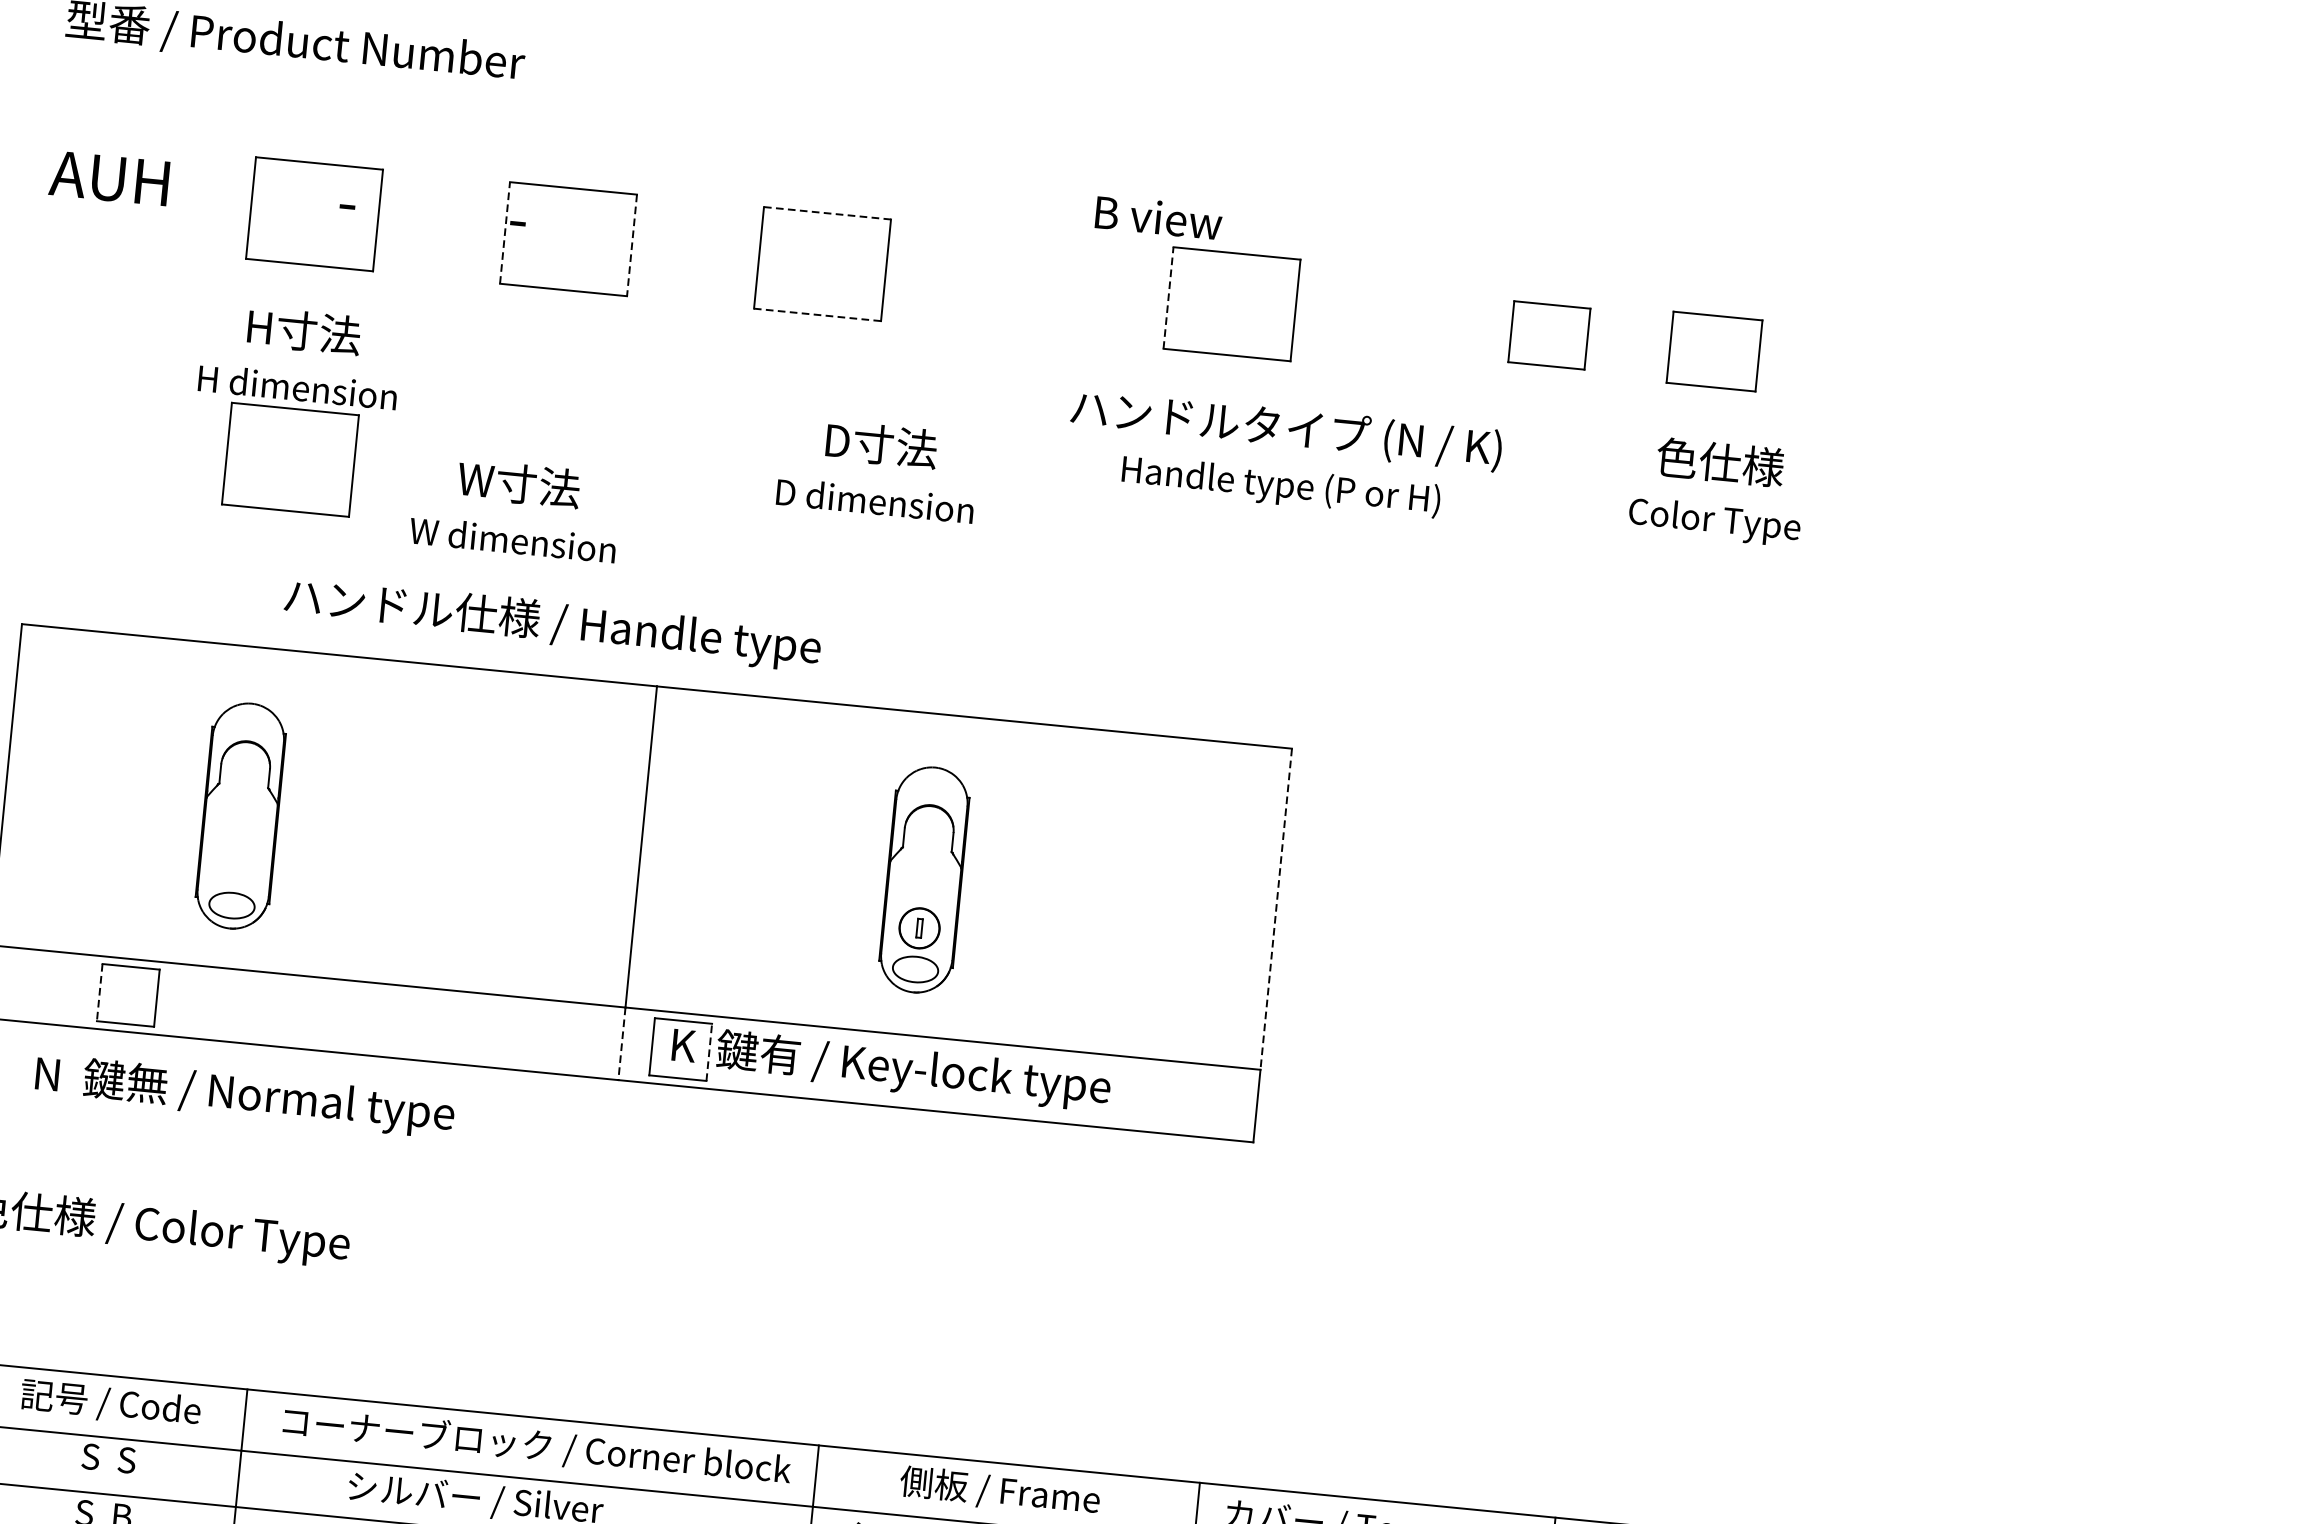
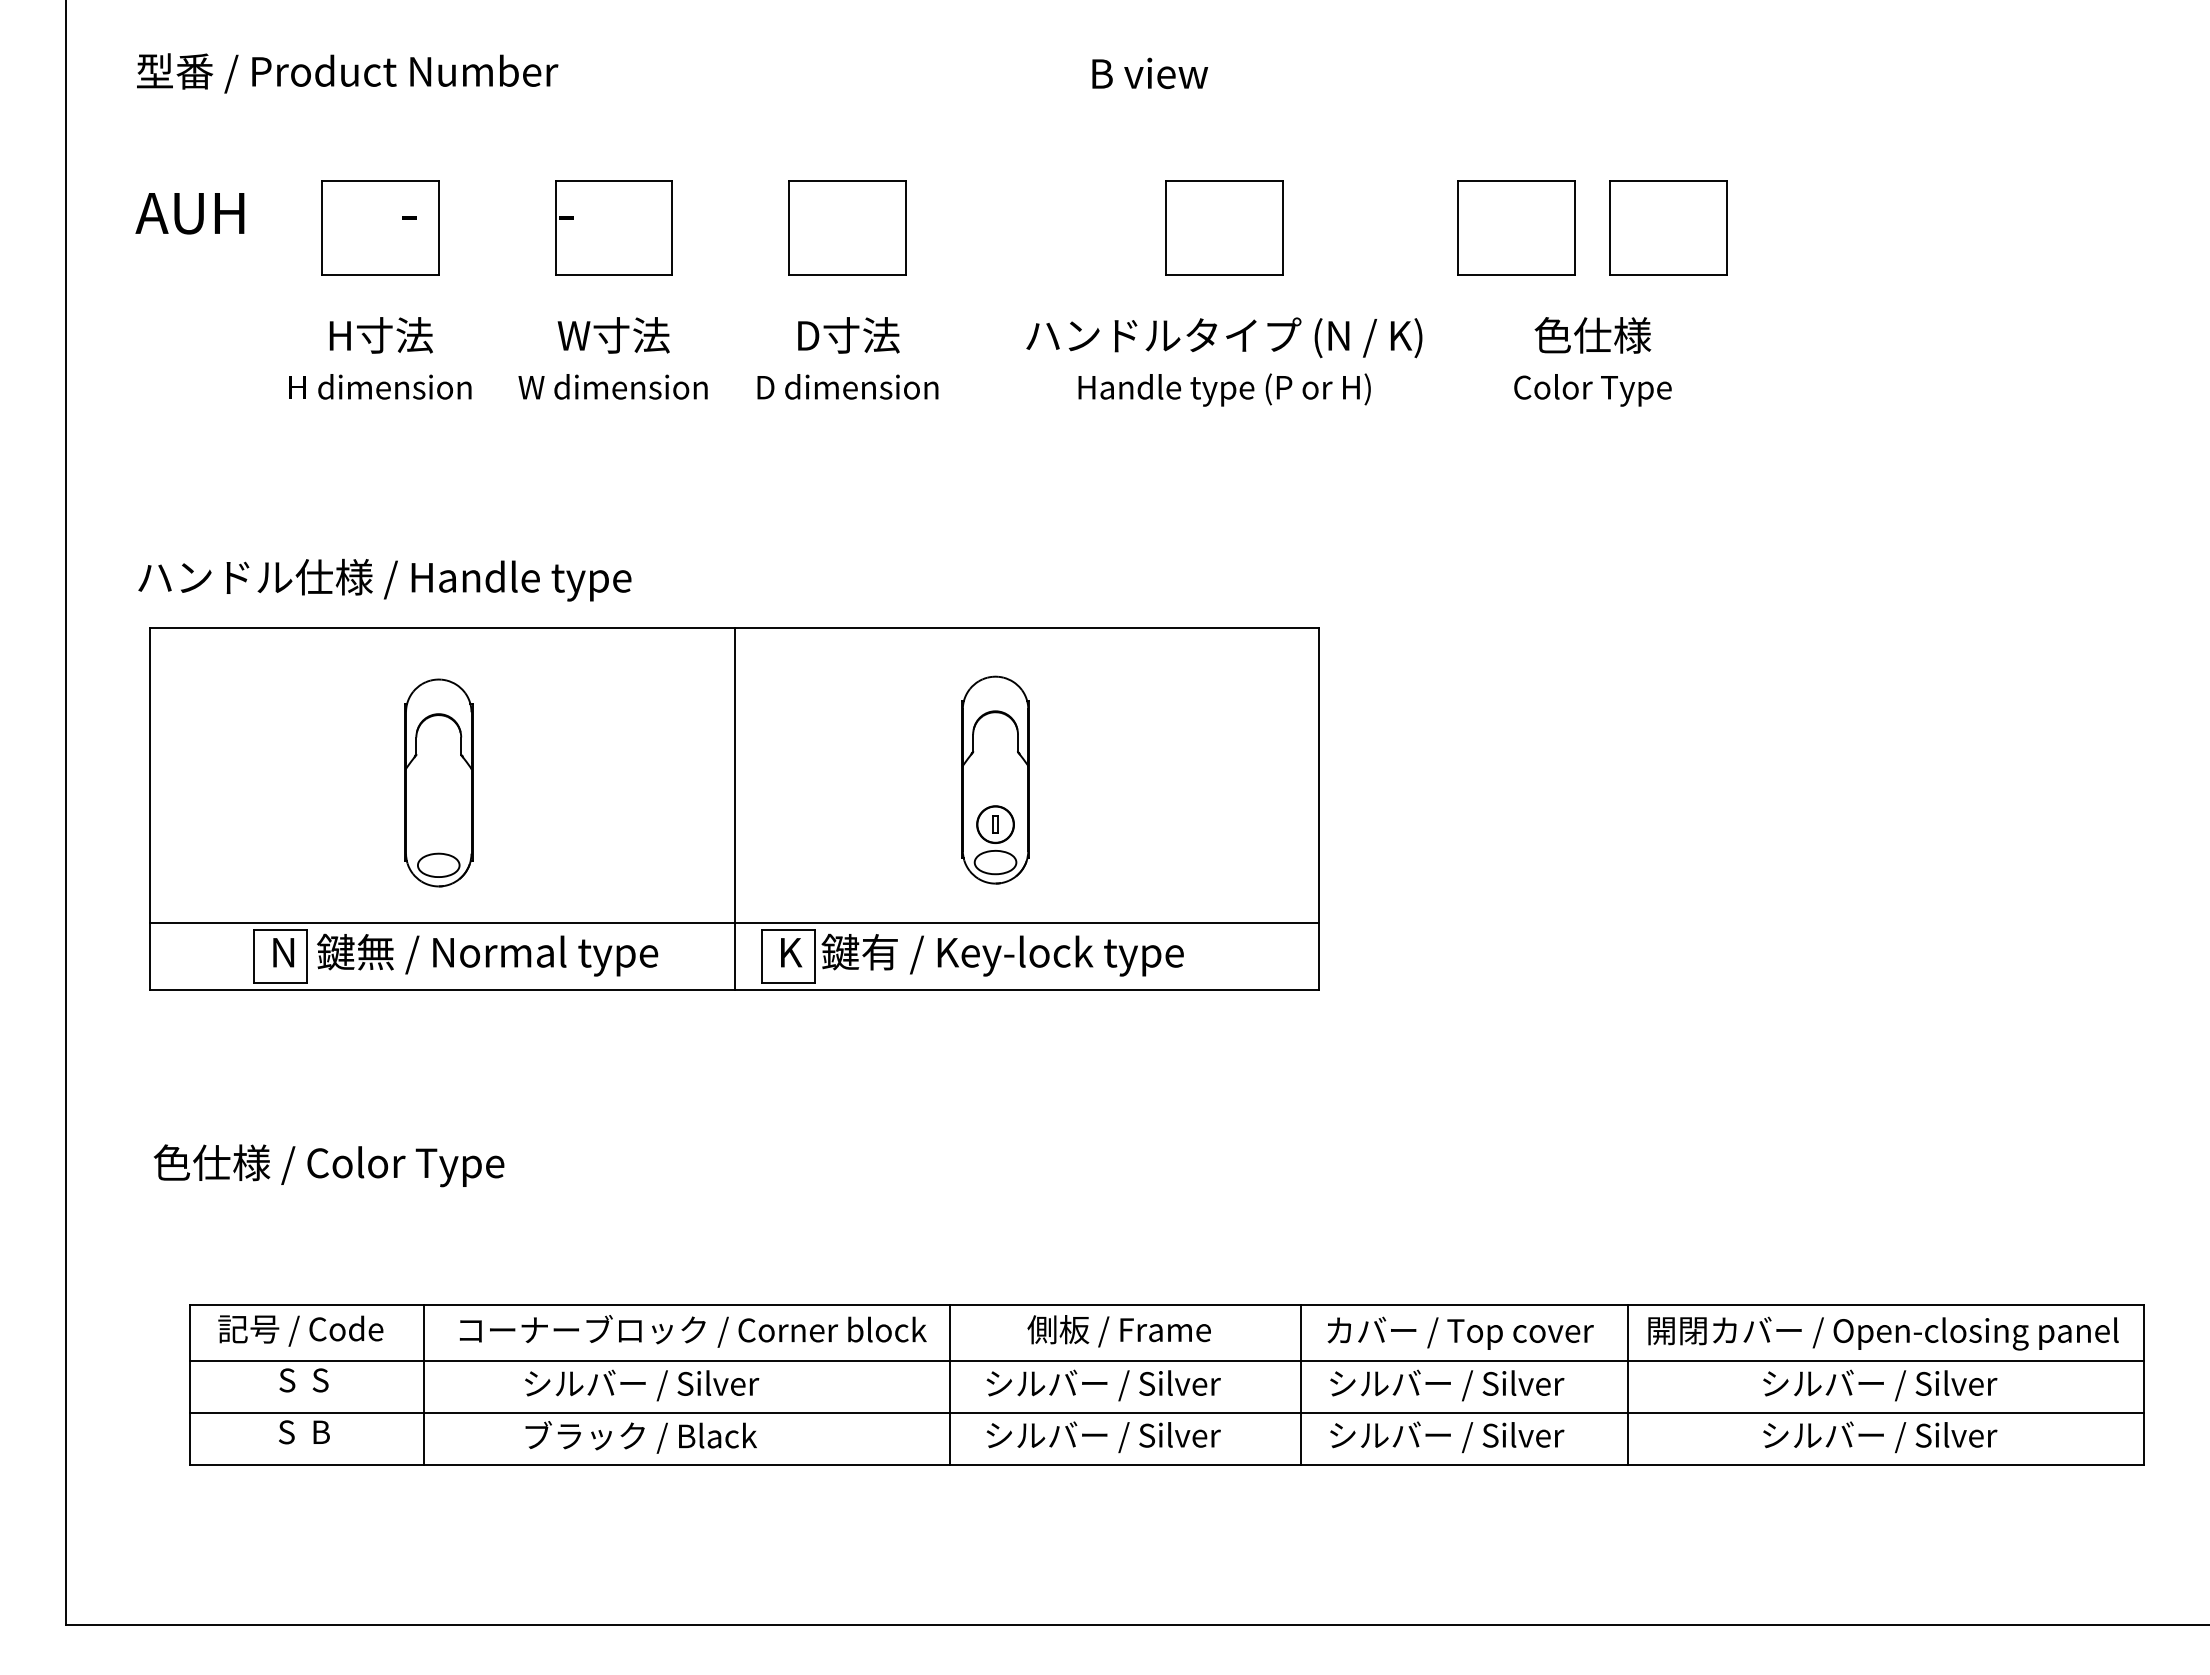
line: (828, 213) -> (848, 181), dashed -> solid
text: (1159, 217) -> (1150, 73), moved
line: (505, 232) -> (555, 227), dashed -> solid
line: (632, 245) -> (672, 227), dashed -> solid
line: (1168, 297) -> (1166, 227), dashed -> solid
line: (817, 314) -> (847, 274), dashed -> solid
part: (1549, 334) -> (1516, 227), size x1.67
part: (1714, 351) -> (1668, 227), size x1.43
text: (1283, 455) -> (1224, 361), moved
part: (290, 459) -> (380, 453), removed
text: (877, 469) -> (847, 358), moved
text: (1717, 490) -> (1592, 361), moved
text: (515, 508) -> (612, 358), moved
text: (552, 623) -> (384, 579), moved
part: (240, 815) -> (438, 782), moved
line: (1275, 909) -> (1318, 775), dashed -> solid
line: (99, 993) -> (253, 957), dashed -> solid
line: (621, 1044) -> (734, 957), dashed -> solid
line: (708, 1052) -> (814, 956), dashed -> solid
text: (244, 1095) -> (465, 954), moved

